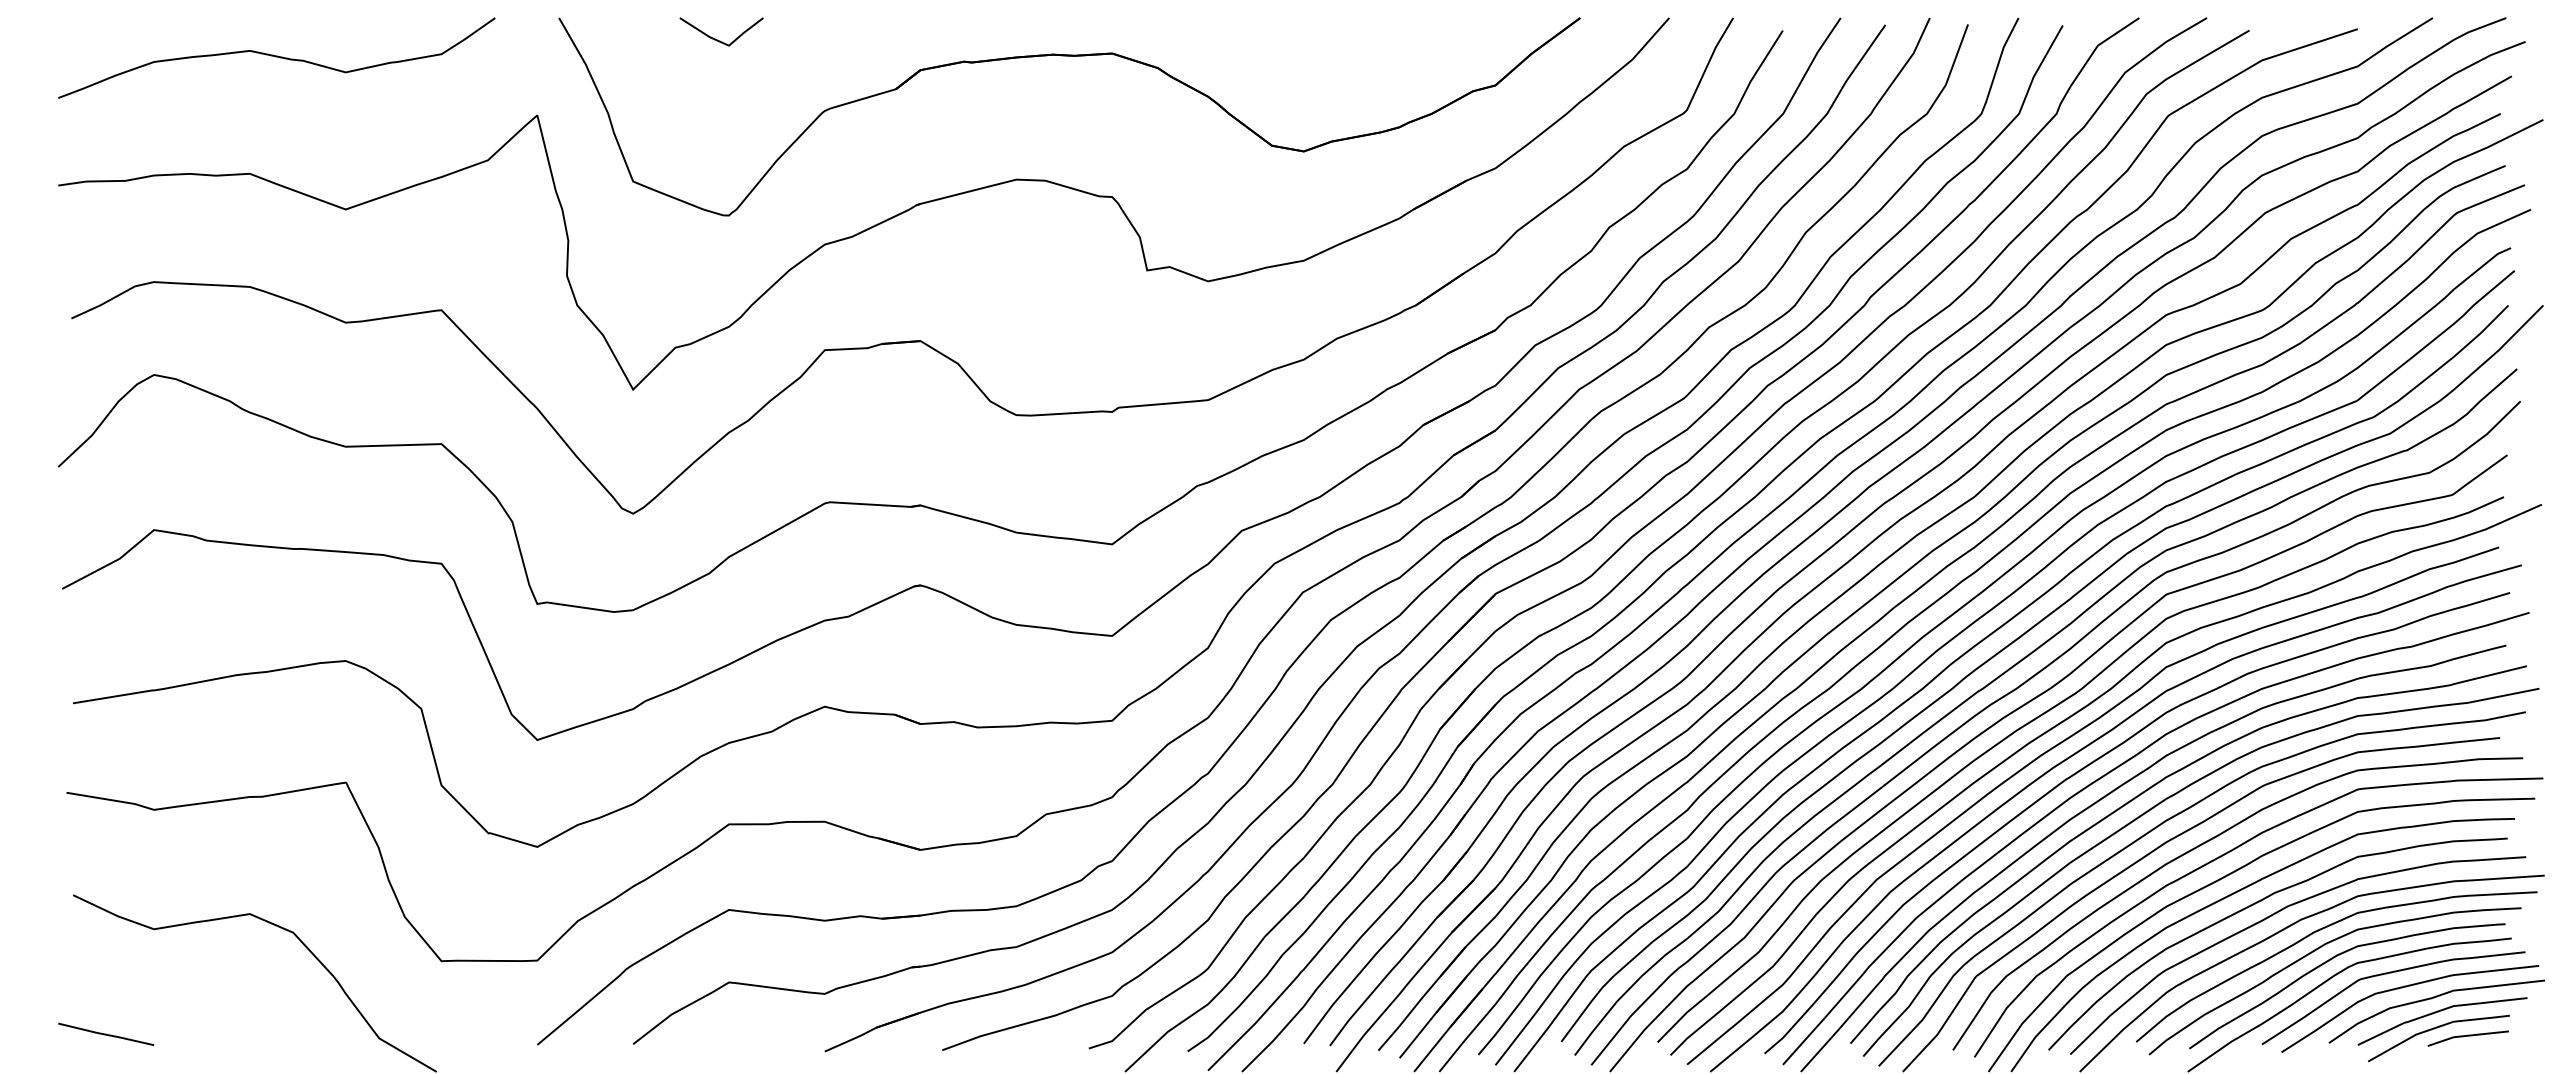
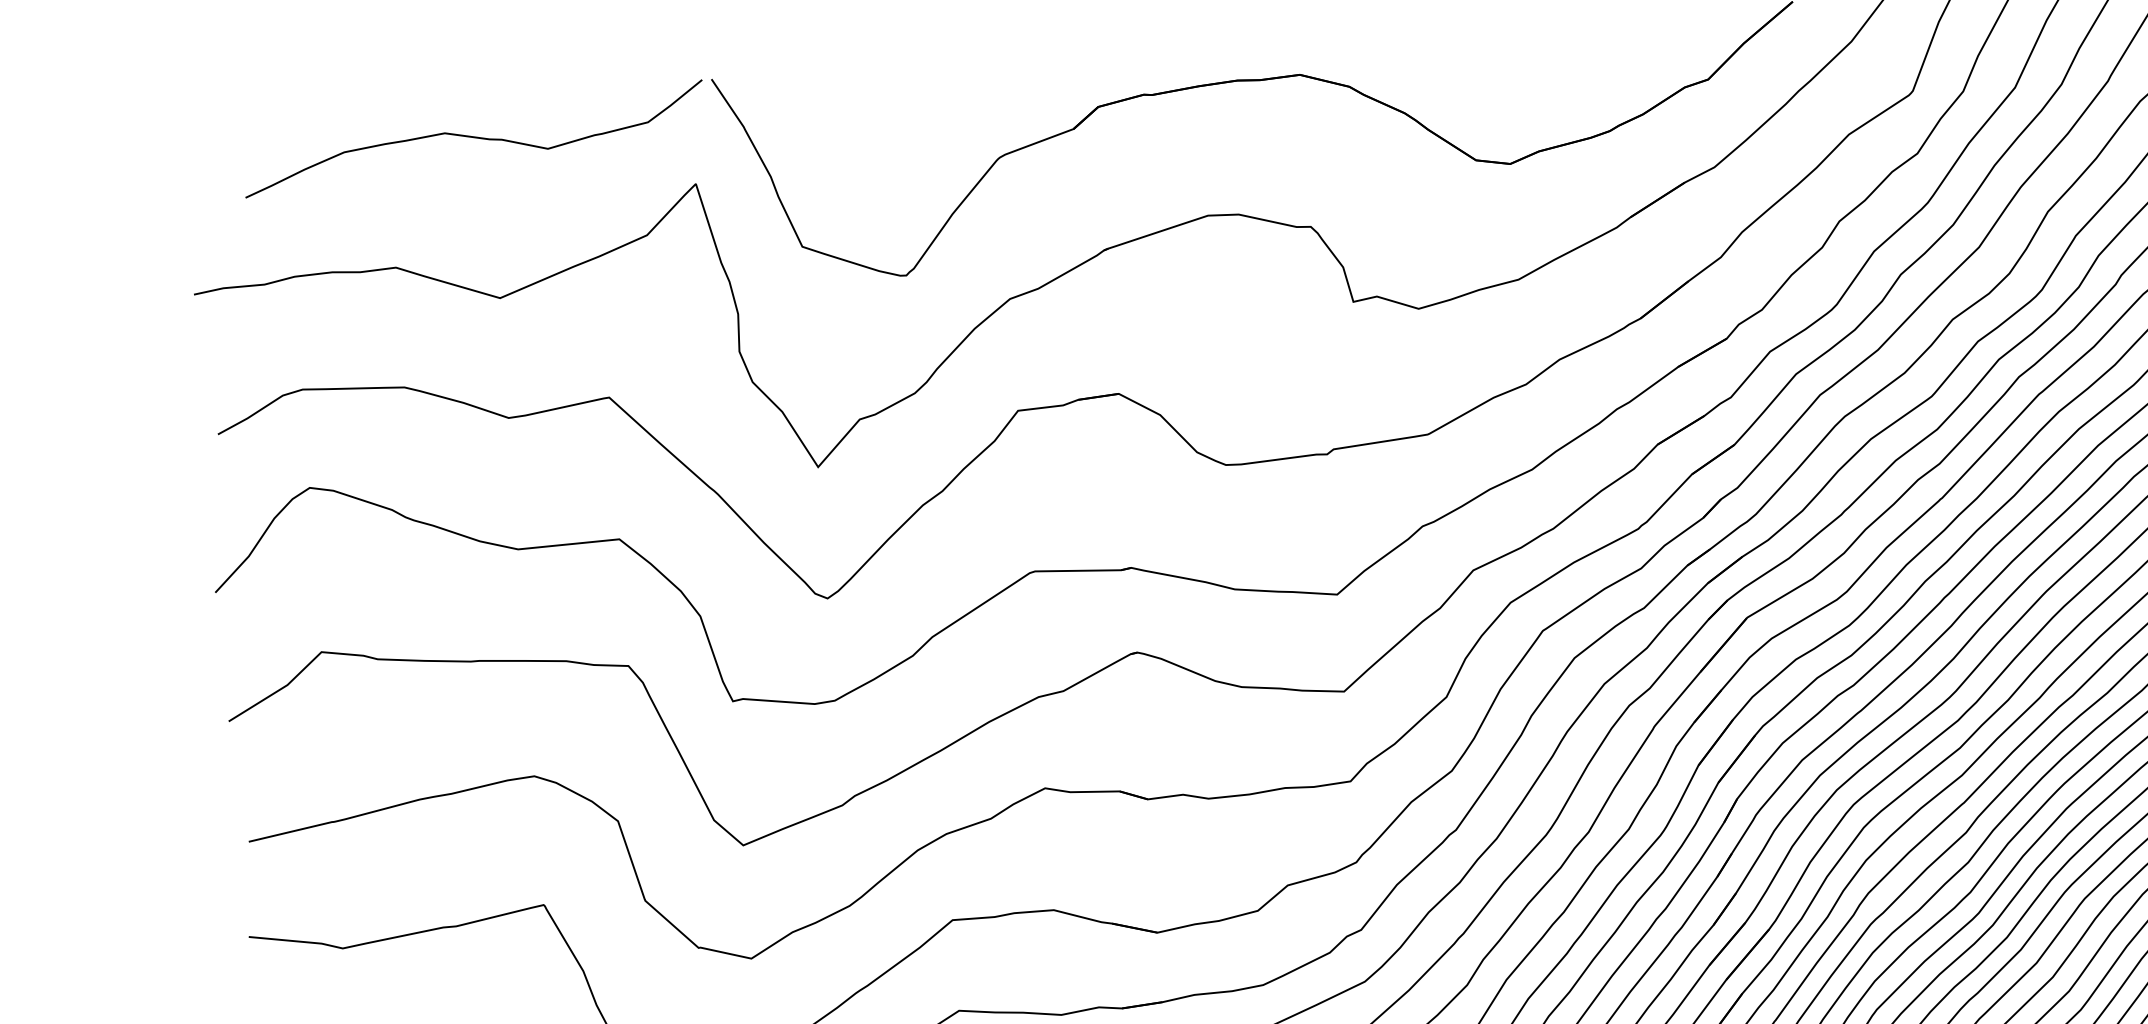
line: (717, 39) -> (880, 89), removed
curve: (276, 57) -> (473, 138), moved

